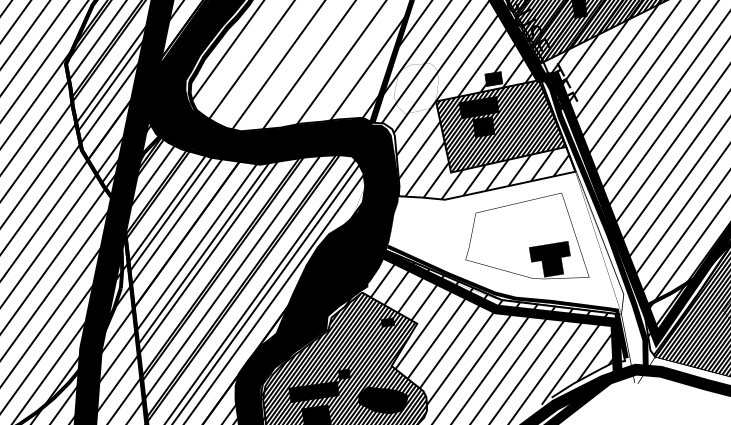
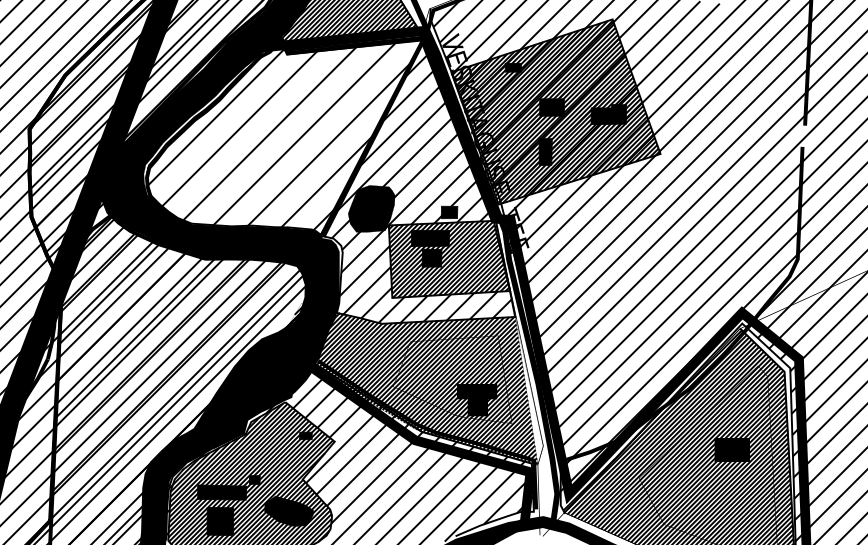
fill: (416, 87) -> (371, 208), added
hatch: (480, 254) -> (408, 383), added

